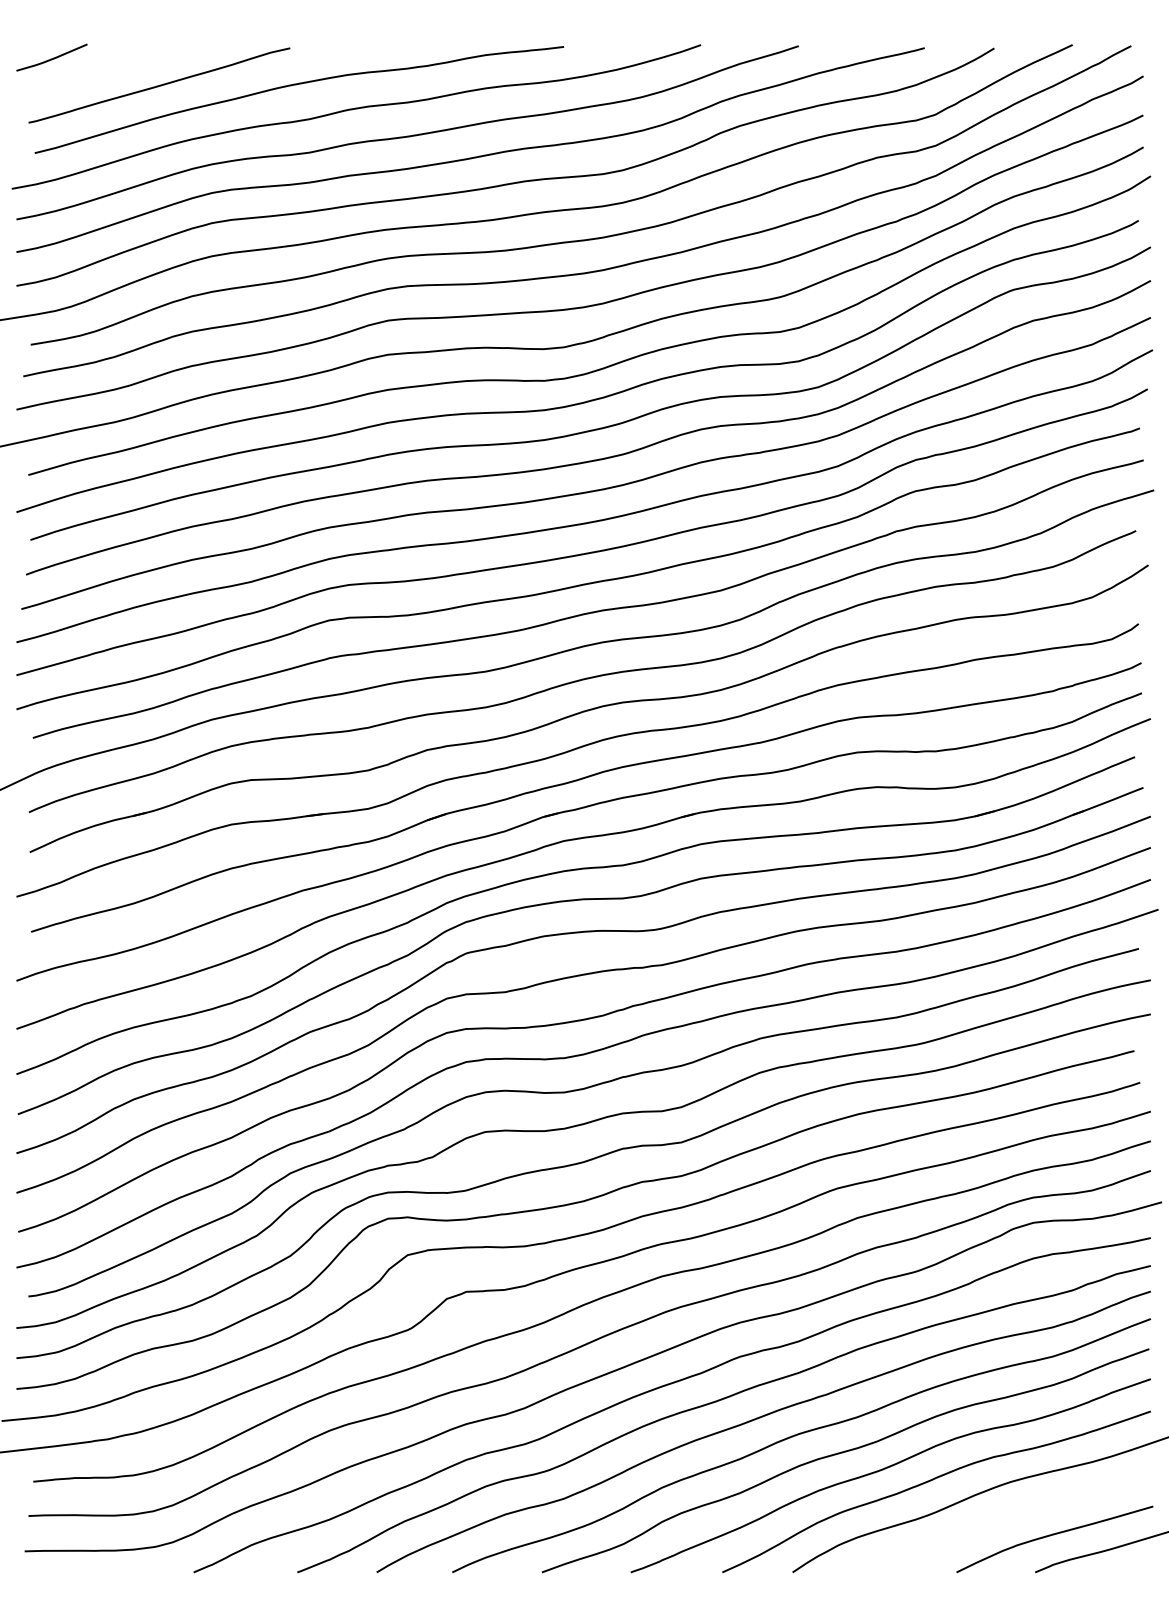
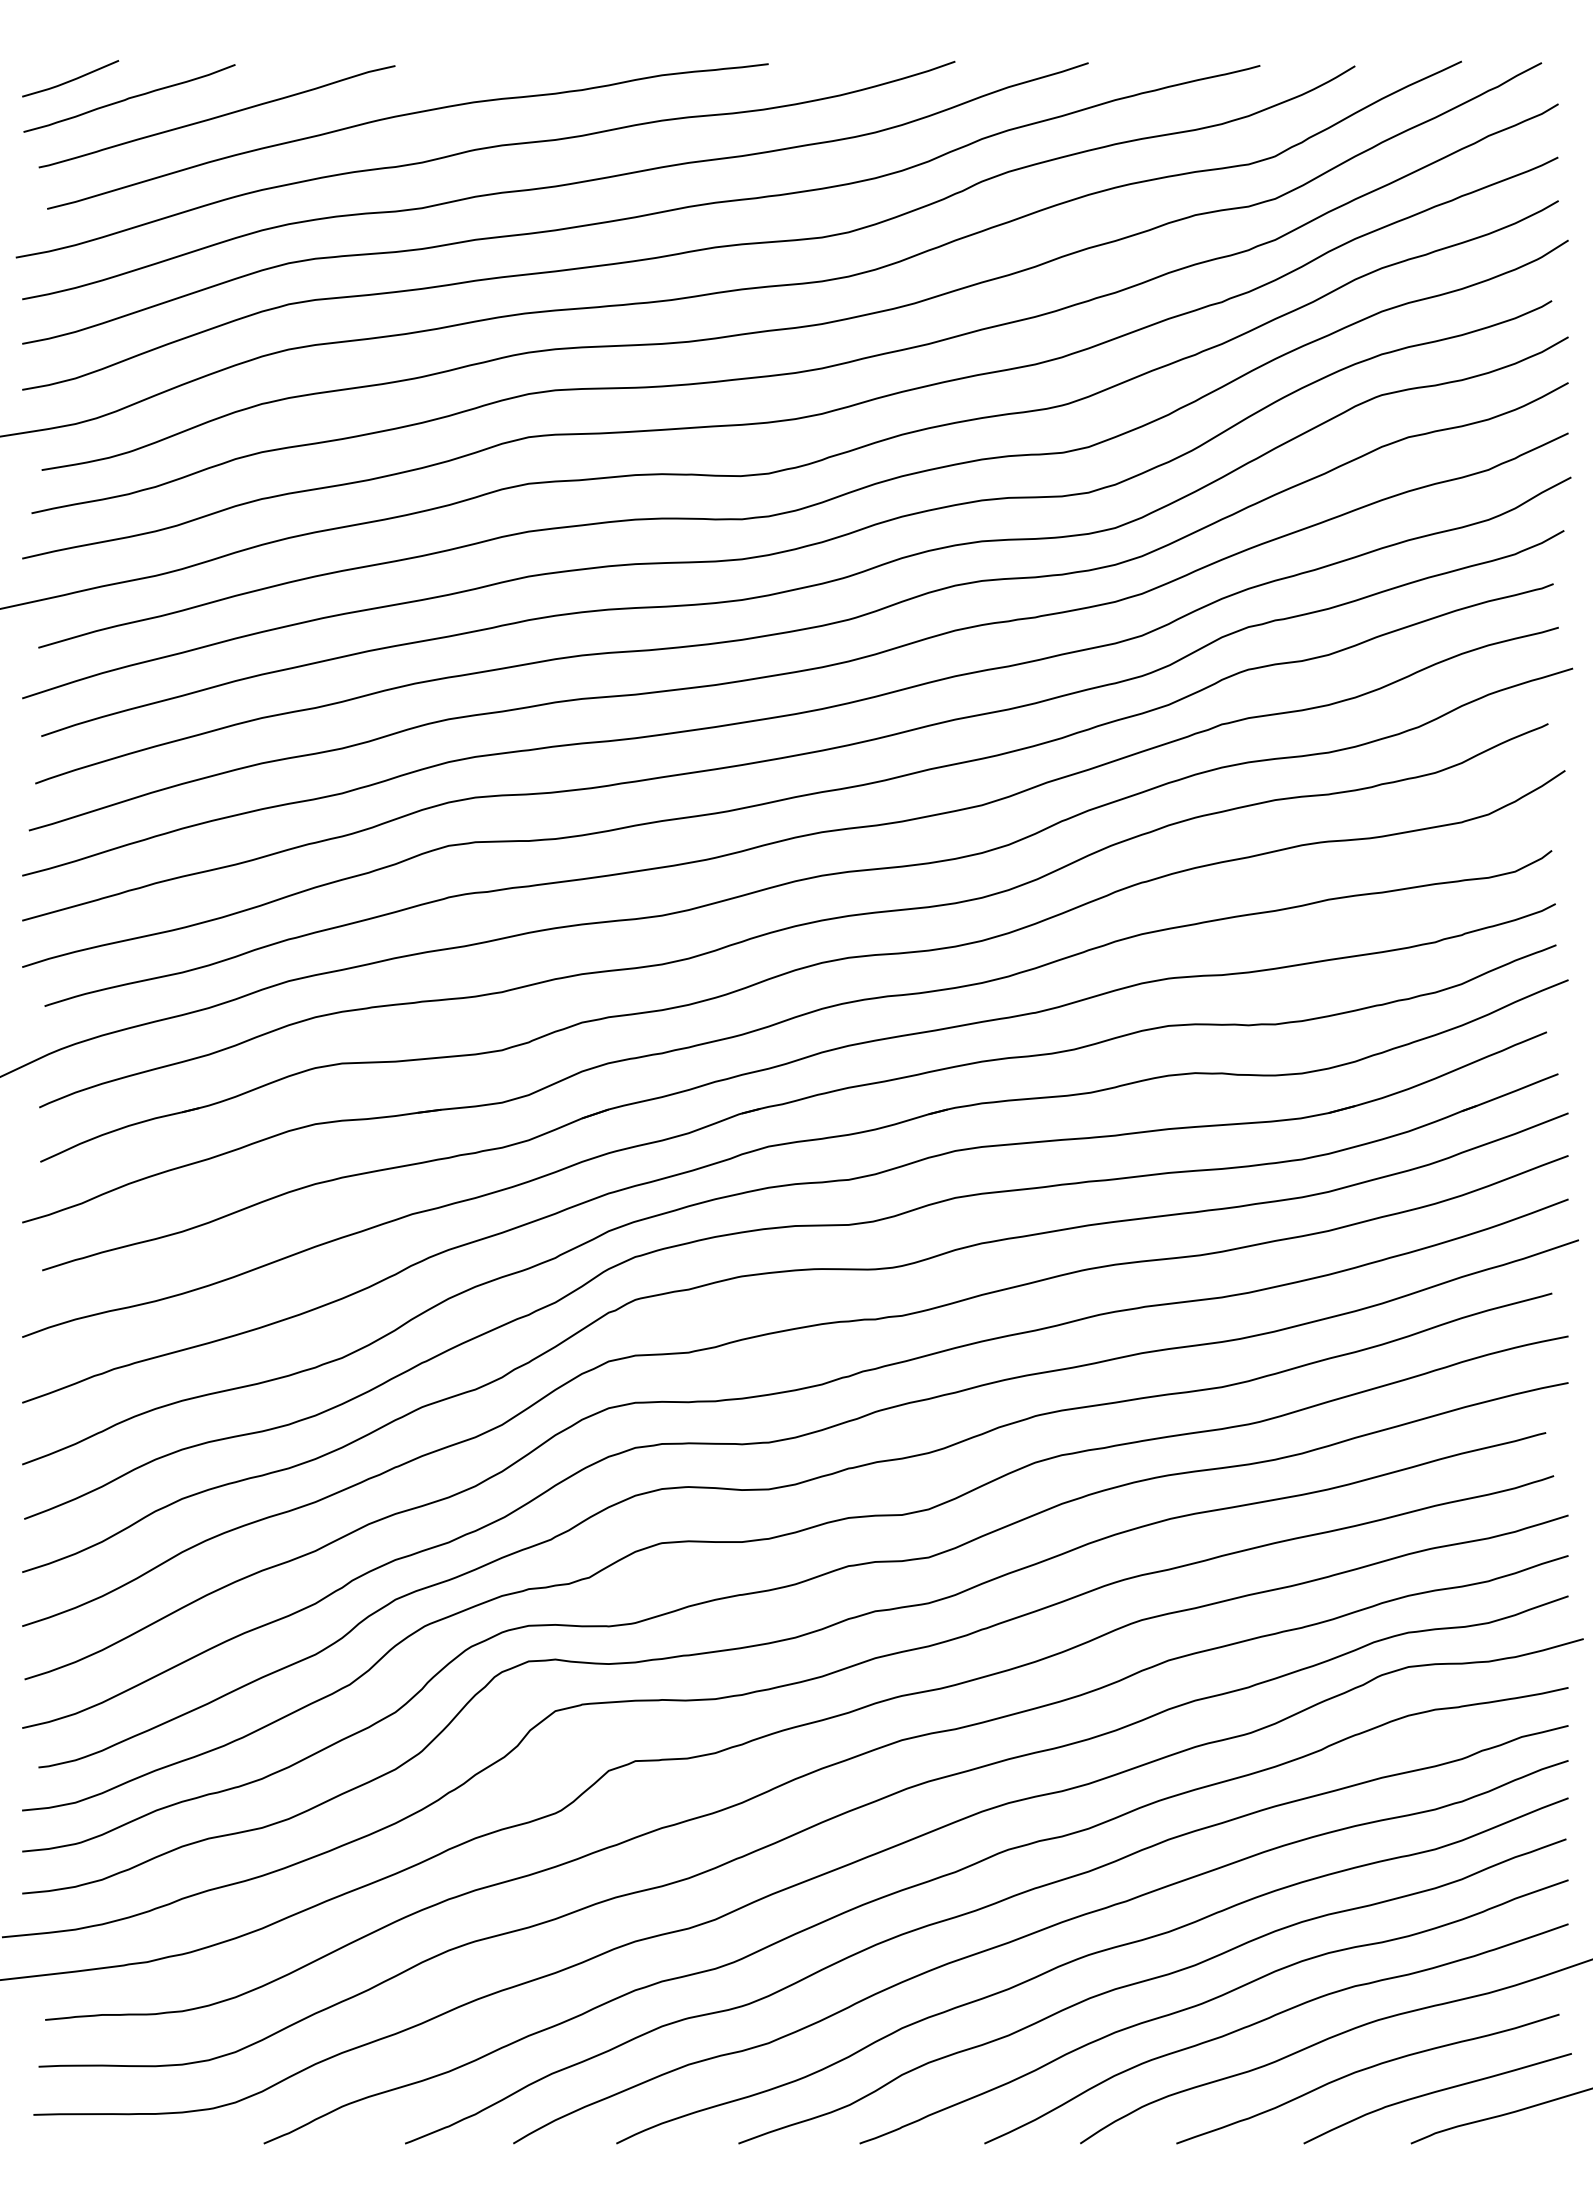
curve: (95, 72) -> (129, 98), added
curve: (1001, 1518) -> (1364, 2070), added

